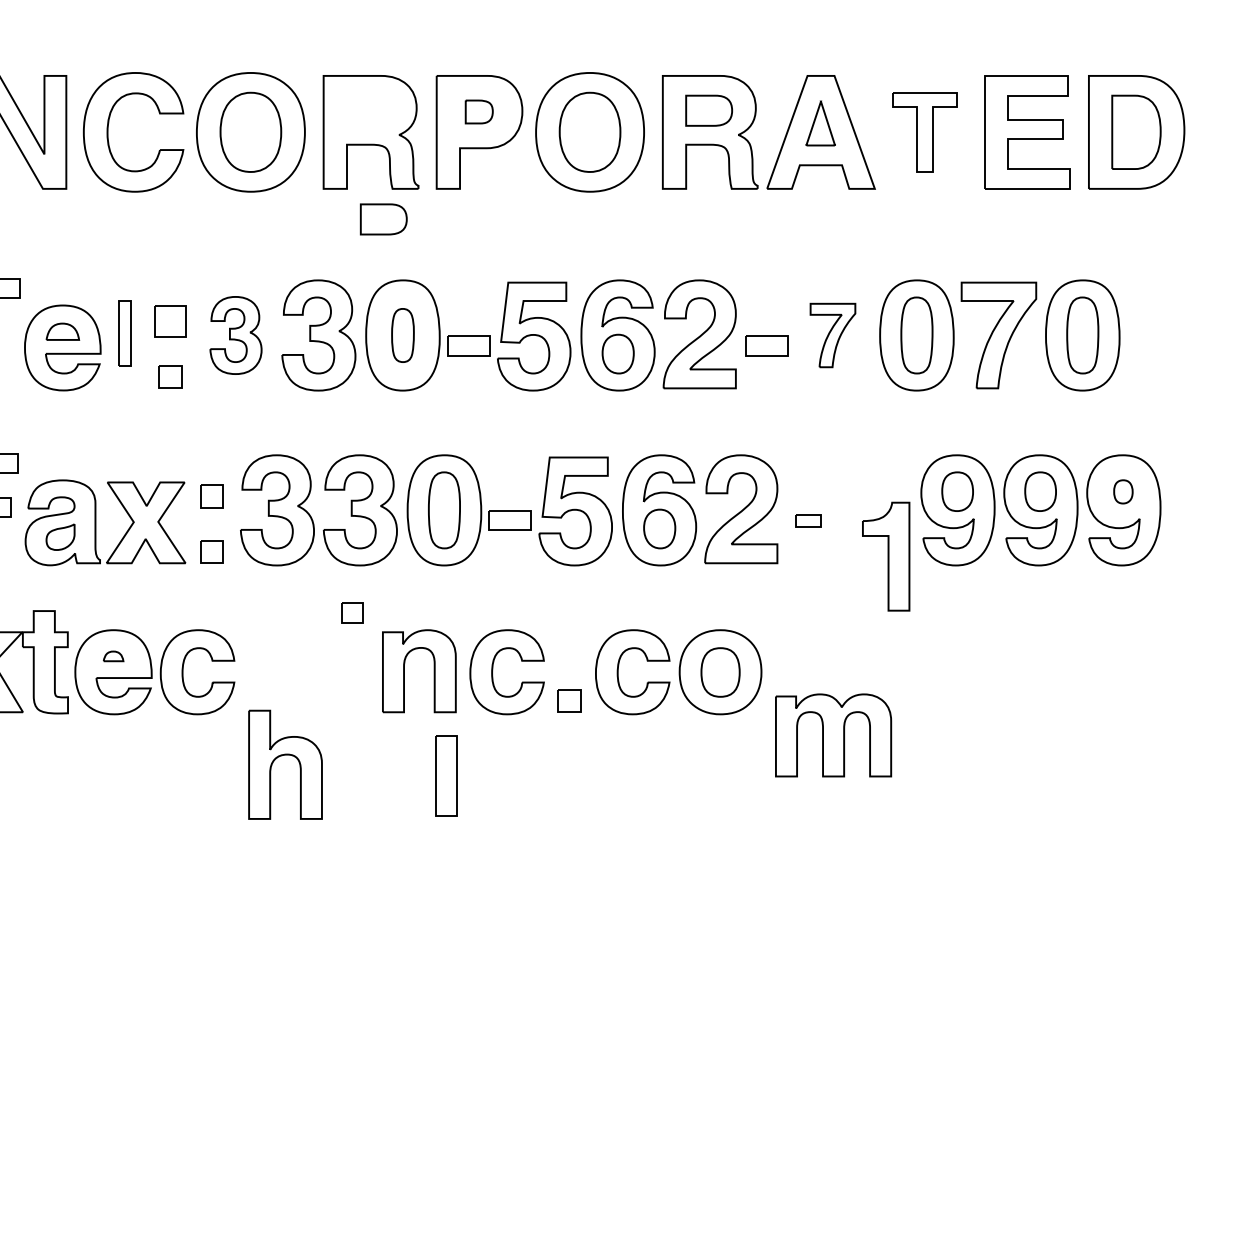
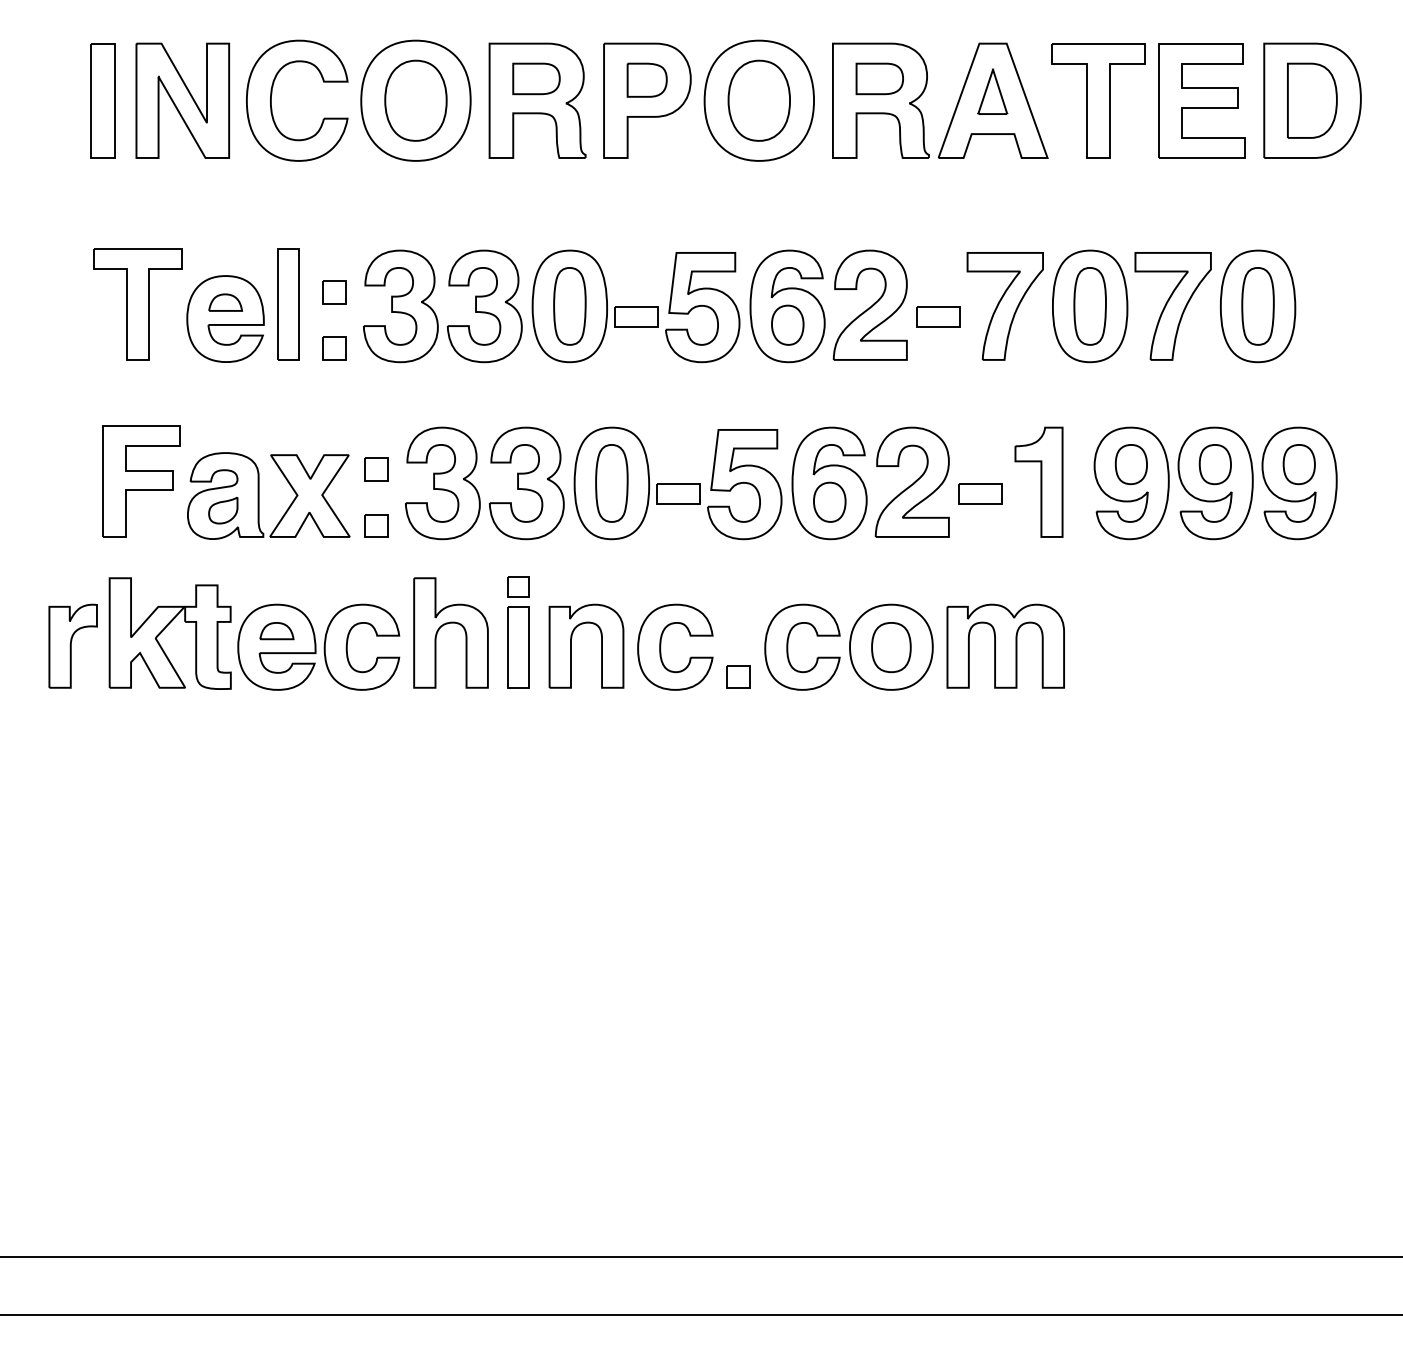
part: (478, 111) -> (646, 79), size x1.43
part: (925, 132) -> (1098, 100), size x1.43
part: (383, 219) -> (536, 78), moved
part: (170, 321) -> (334, 292), size x0.71
part: (124, 333) -> (288, 304), size x1.67
part: (235, 335) -> (400, 306), size x1.43
part: (402, 335) -> (569, 306), size x1.43
part: (832, 335) -> (1004, 306), size x1.67
part: (1122, 491) -> (1298, 464), size x1.67
part: (808, 520) -> (980, 493), size x1.67
part: (885, 555) -> (1038, 481), moved
part: (113, 656) -> (276, 631), size x1.67
part: (833, 734) -> (1005, 645), moved
part: (282, 756) -> (447, 624), moved
part: (446, 776) -> (518, 647), moved

